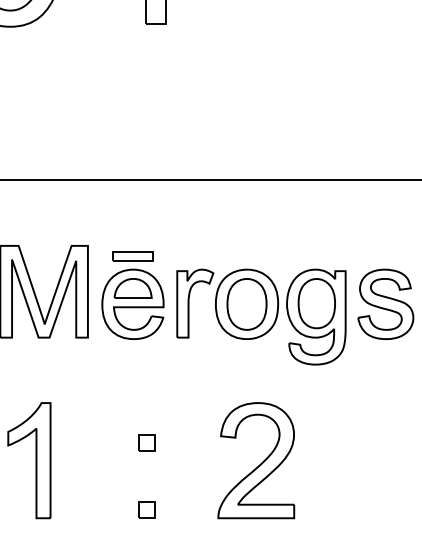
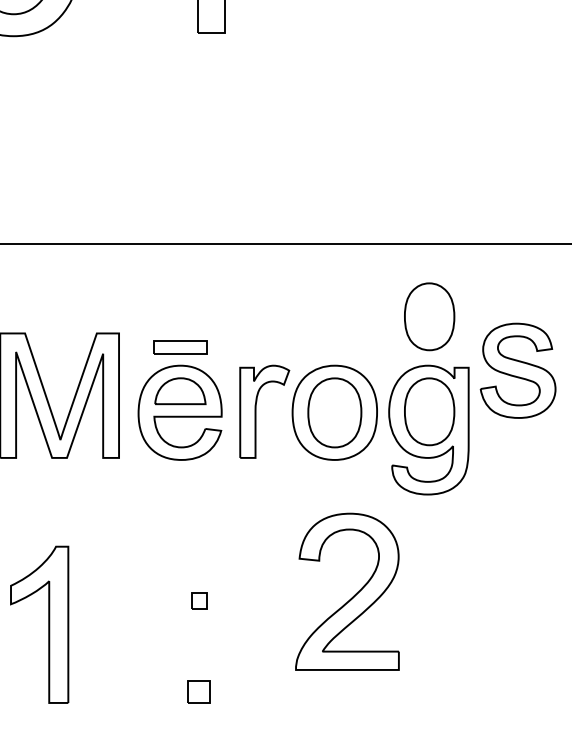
part: (316, 233) -> (429, 316), added
part: (385, 304) -> (517, 370), moved
part: (146, 442) -> (198, 600), size x0.7
part: (260, 464) -> (352, 596), moved

